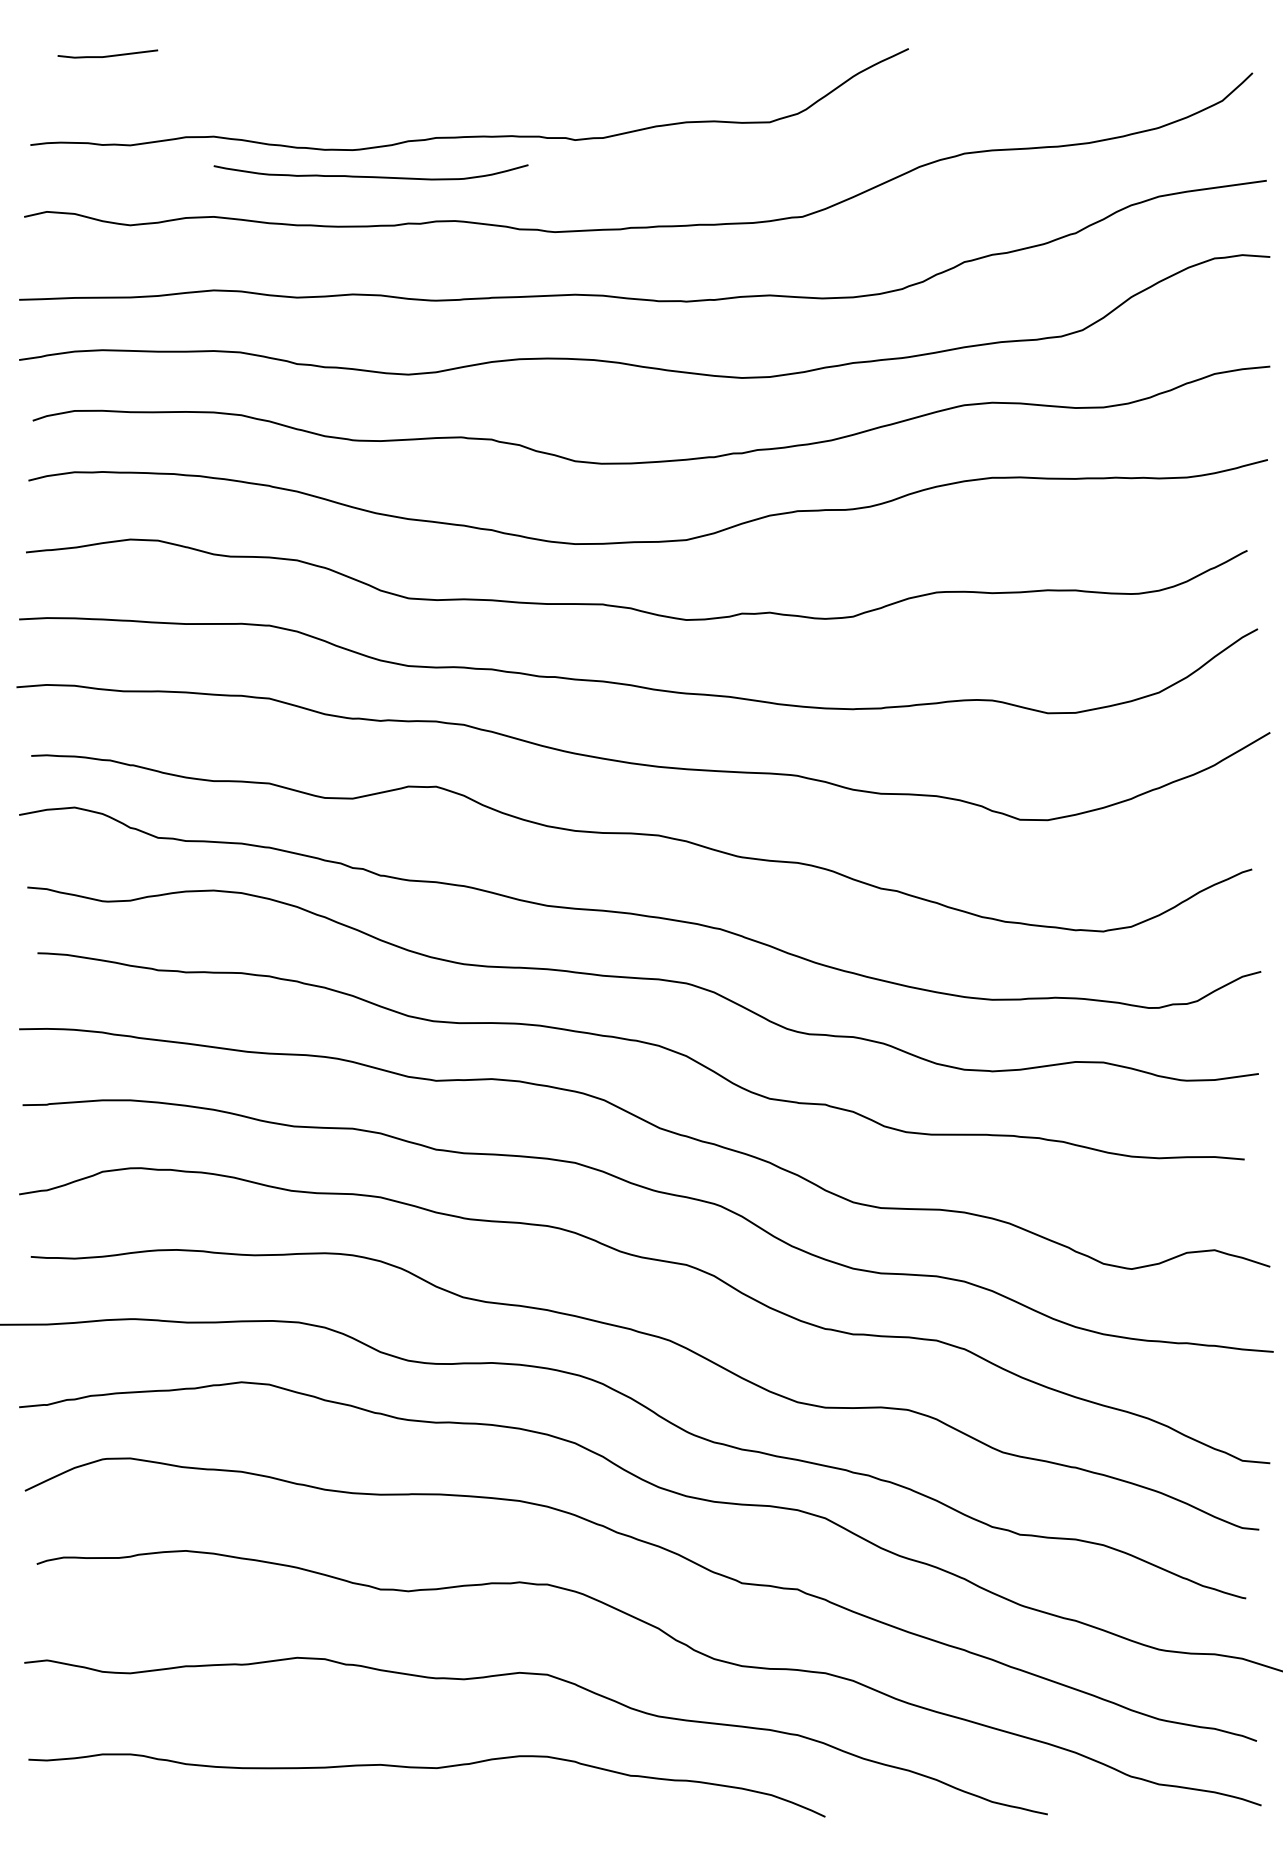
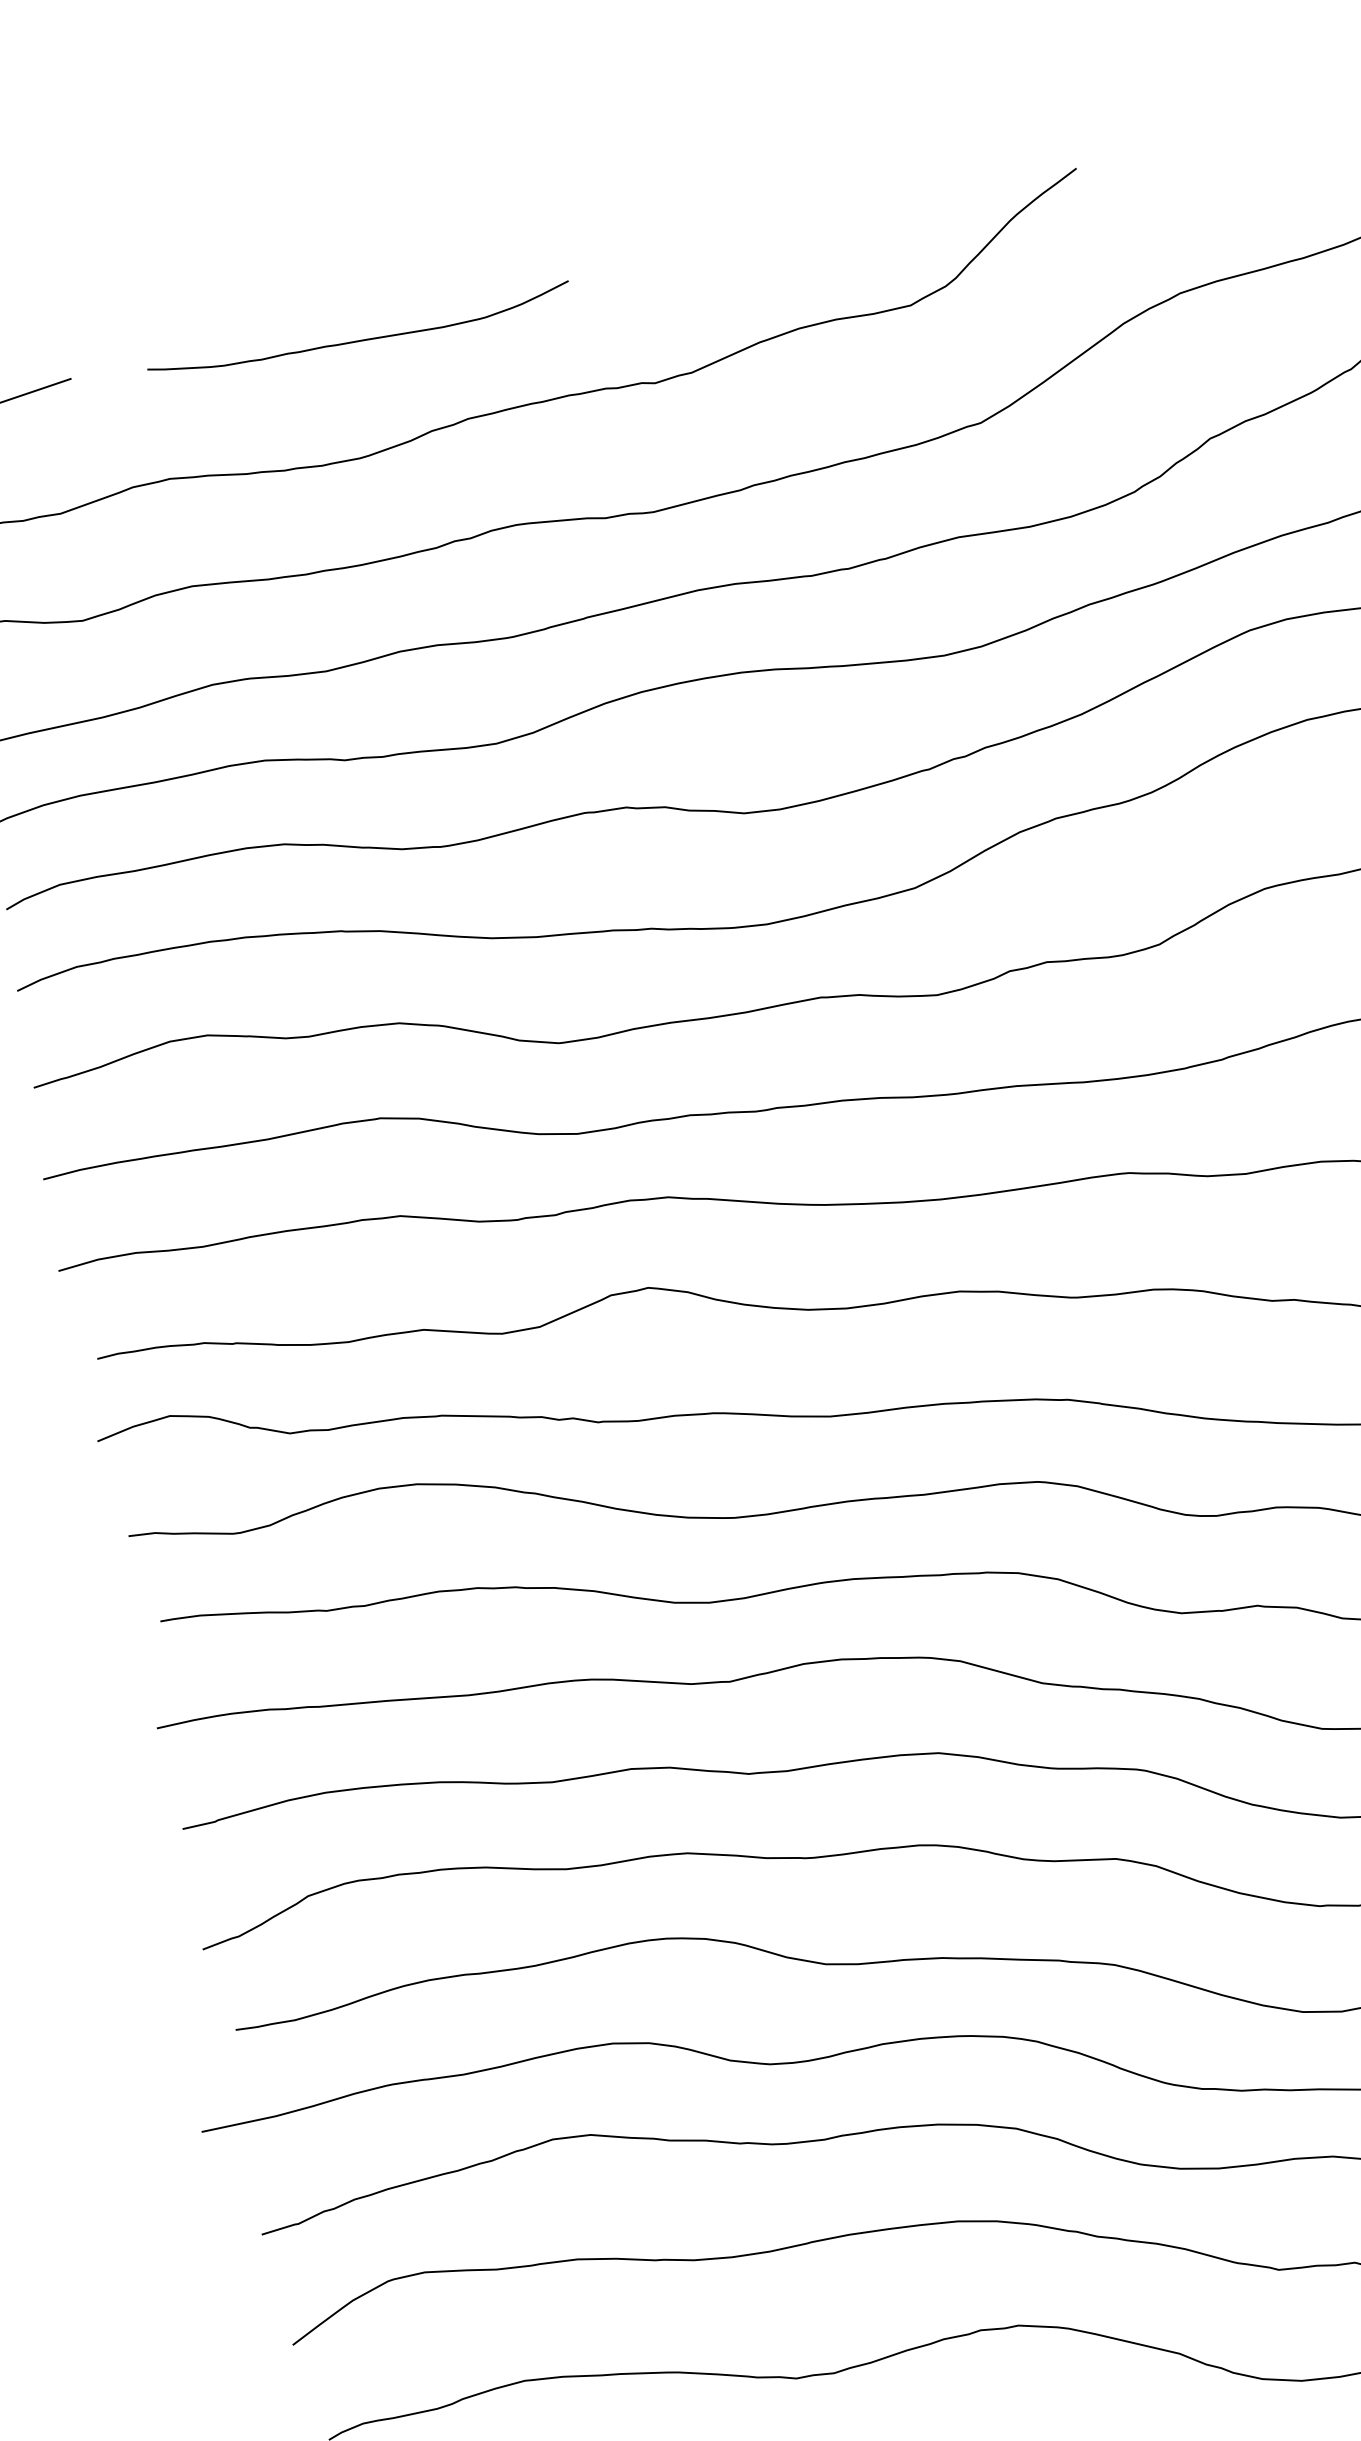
curve: (370, 176) -> (360, 340), moved

